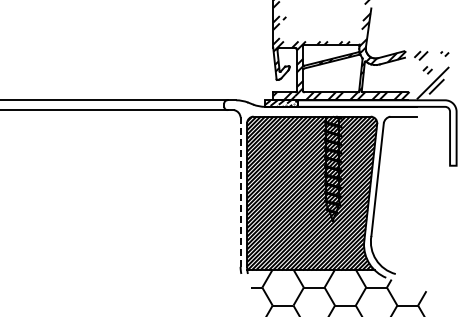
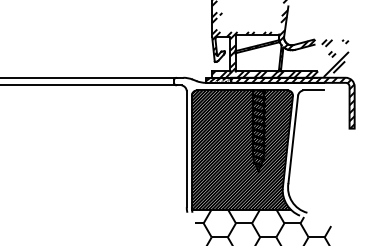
hatch: (376, 132) -> (292, 102), added
line: (240, 192) -> (186, 149), dashed -> solid

